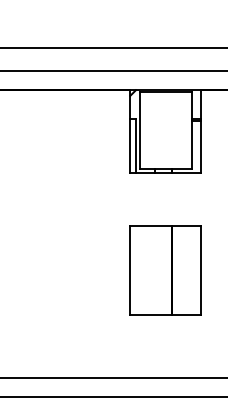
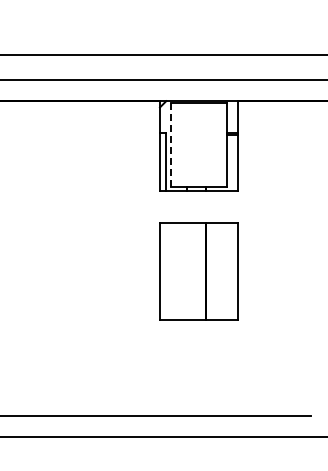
line: (139, 130) -> (170, 145), solid -> dashed
part: (165, 270) -> (198, 271), moved

